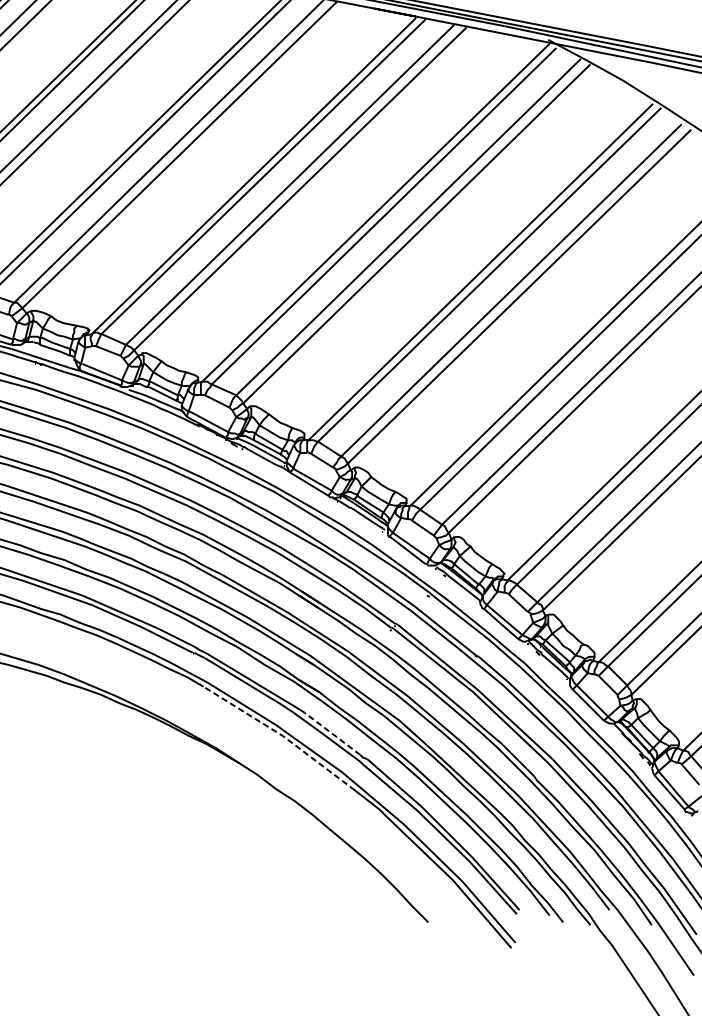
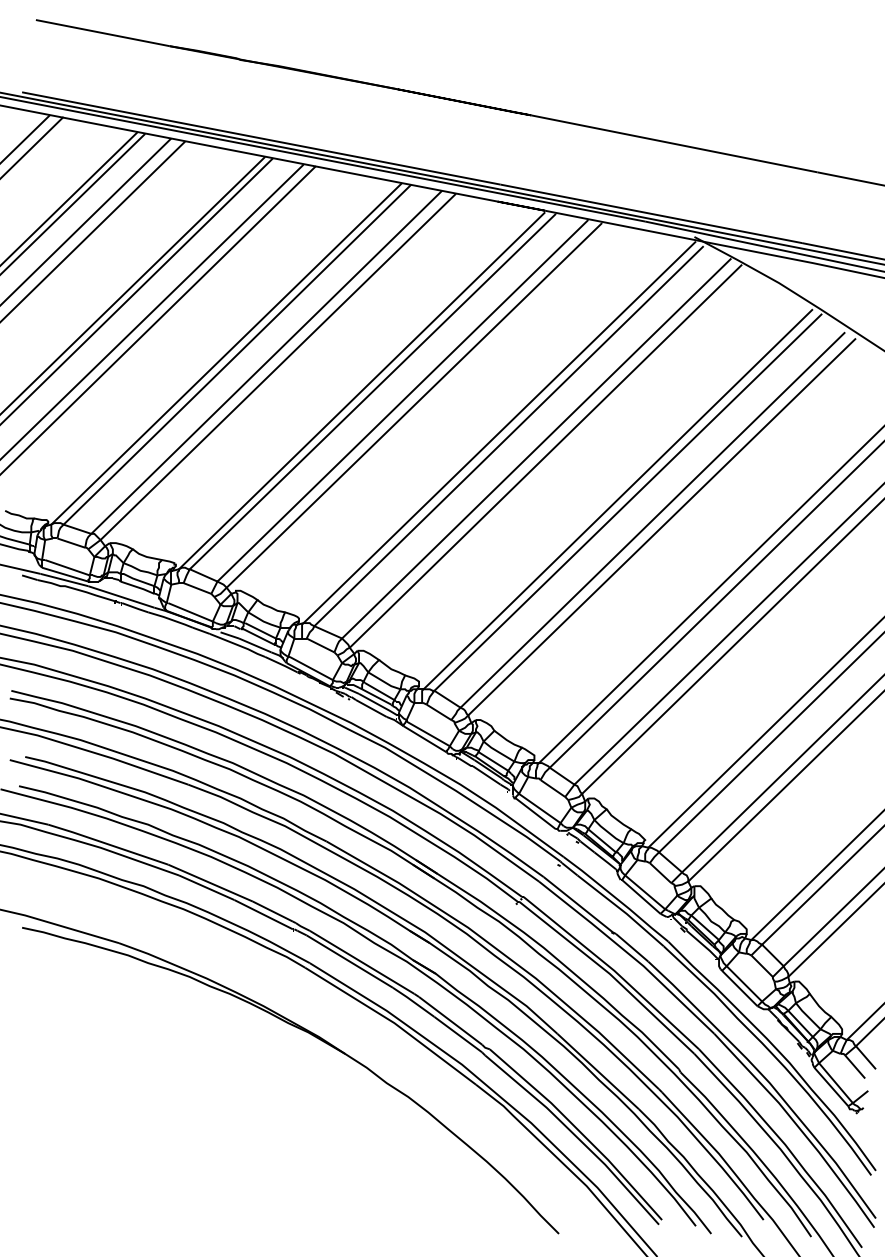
line: (332, 733) -> (450, 1020), dashed -> solid
line: (281, 735) -> (393, 1022), dashed -> solid

